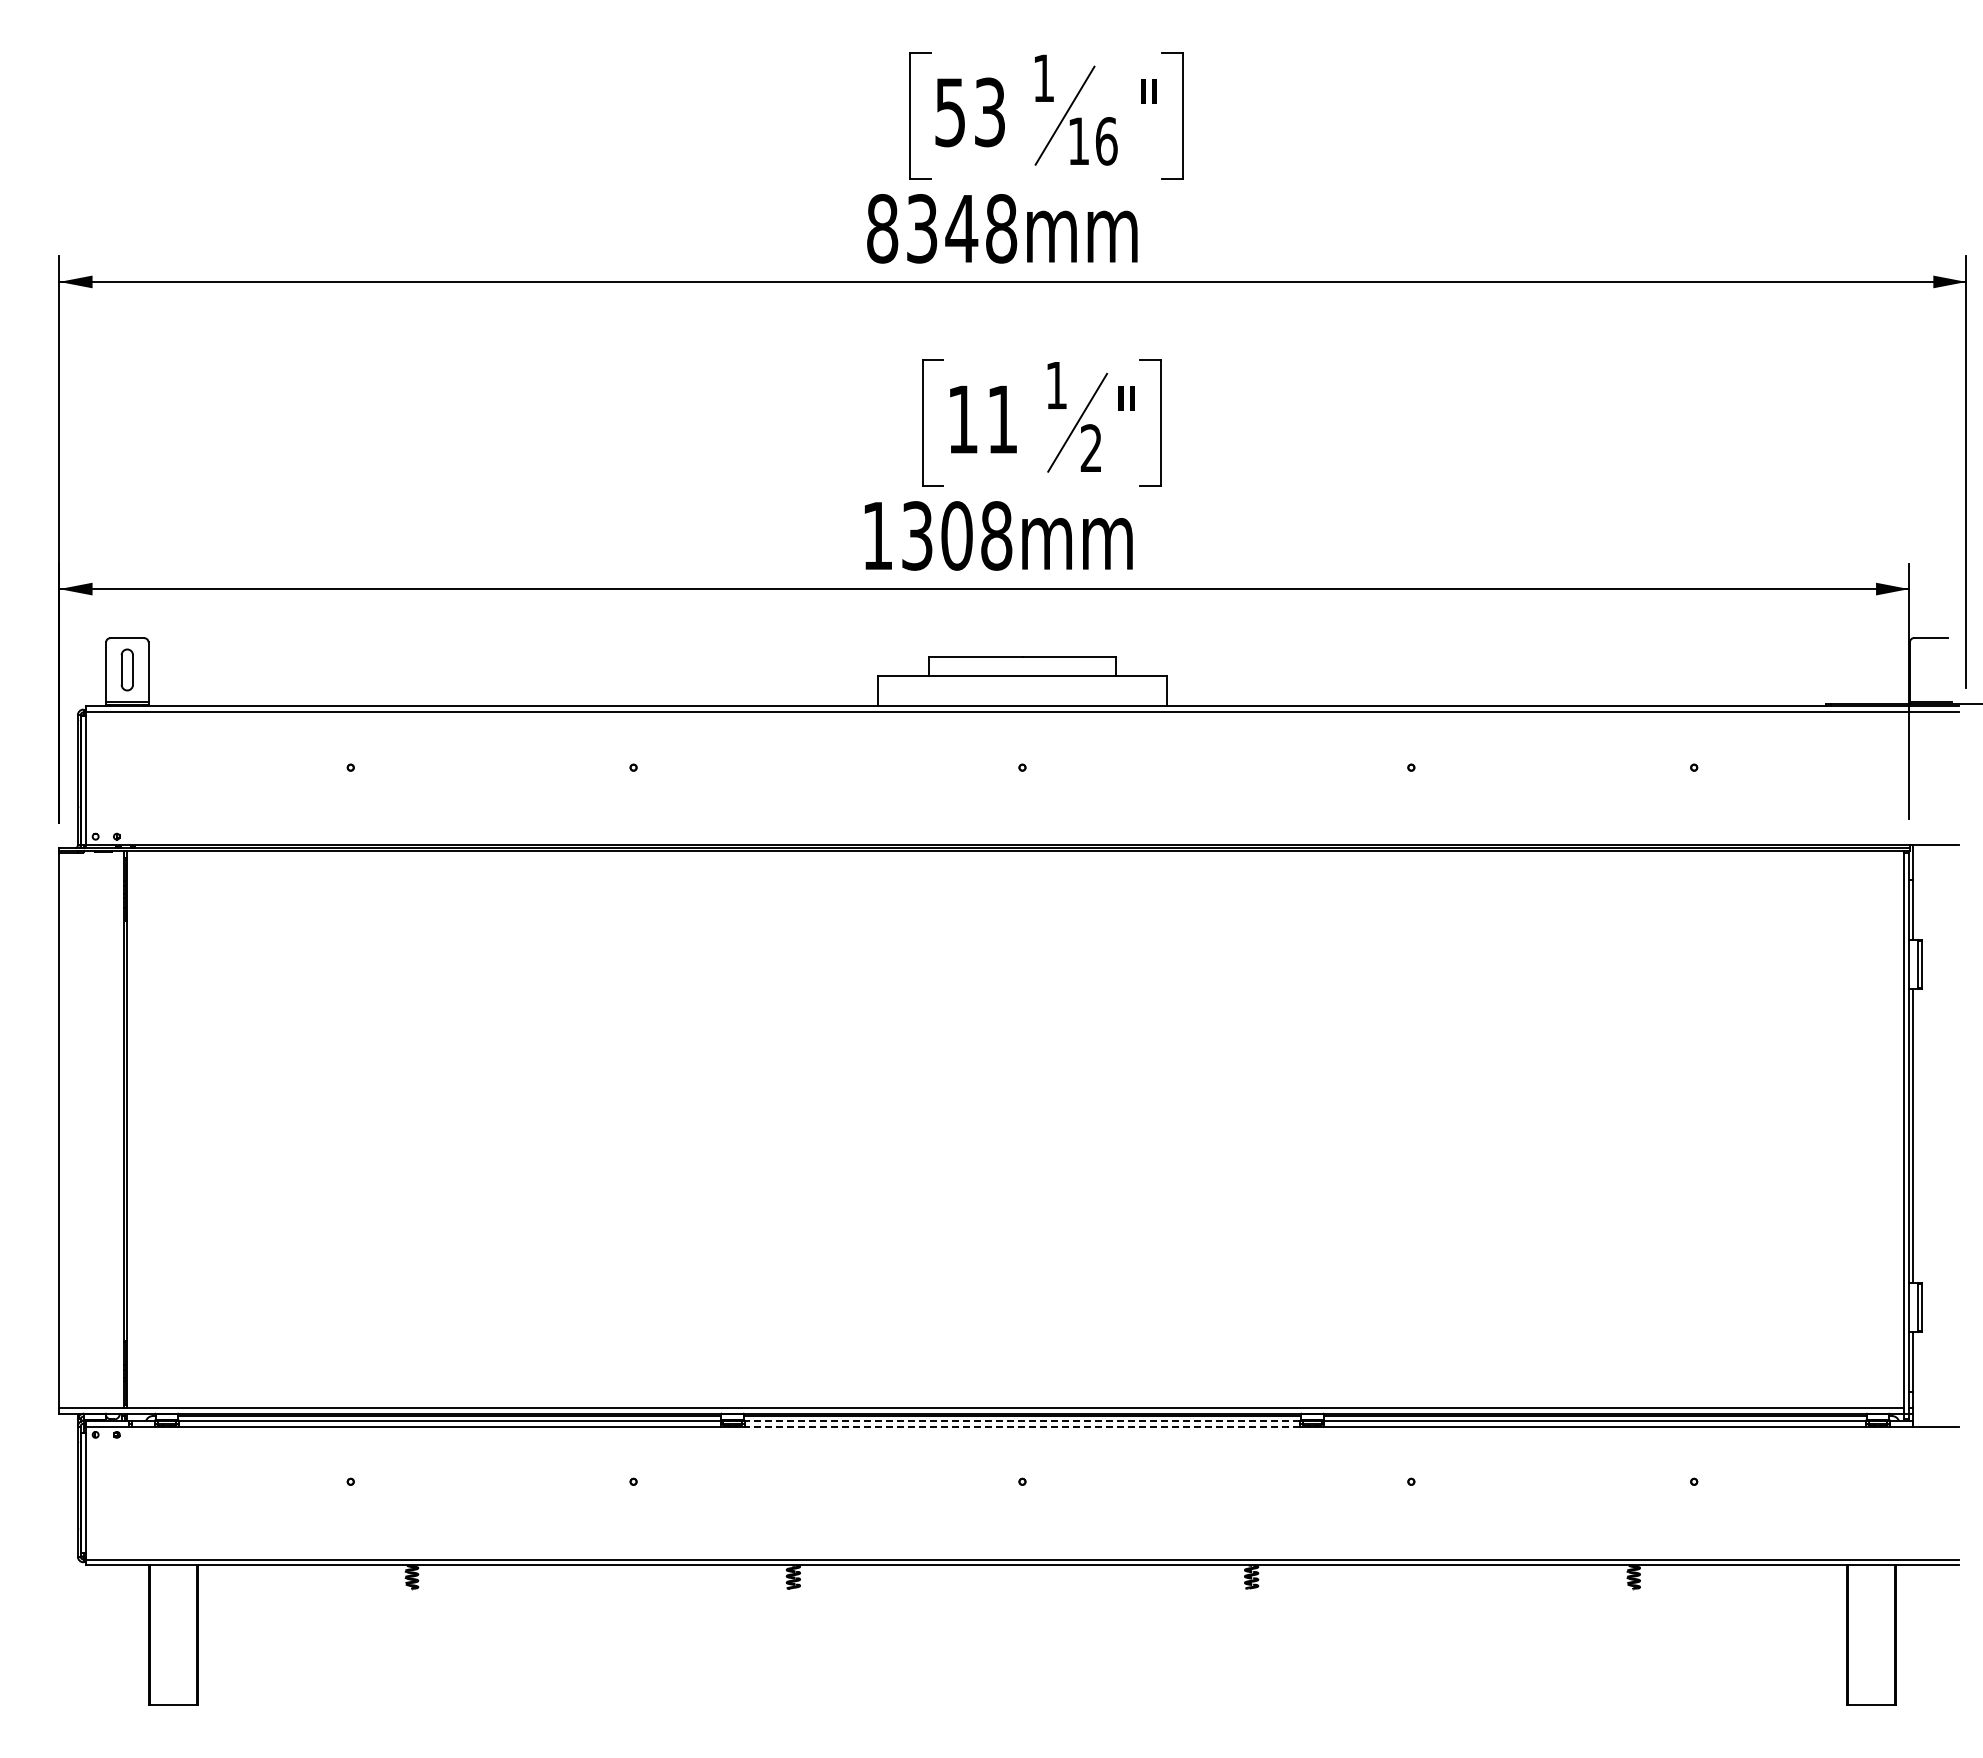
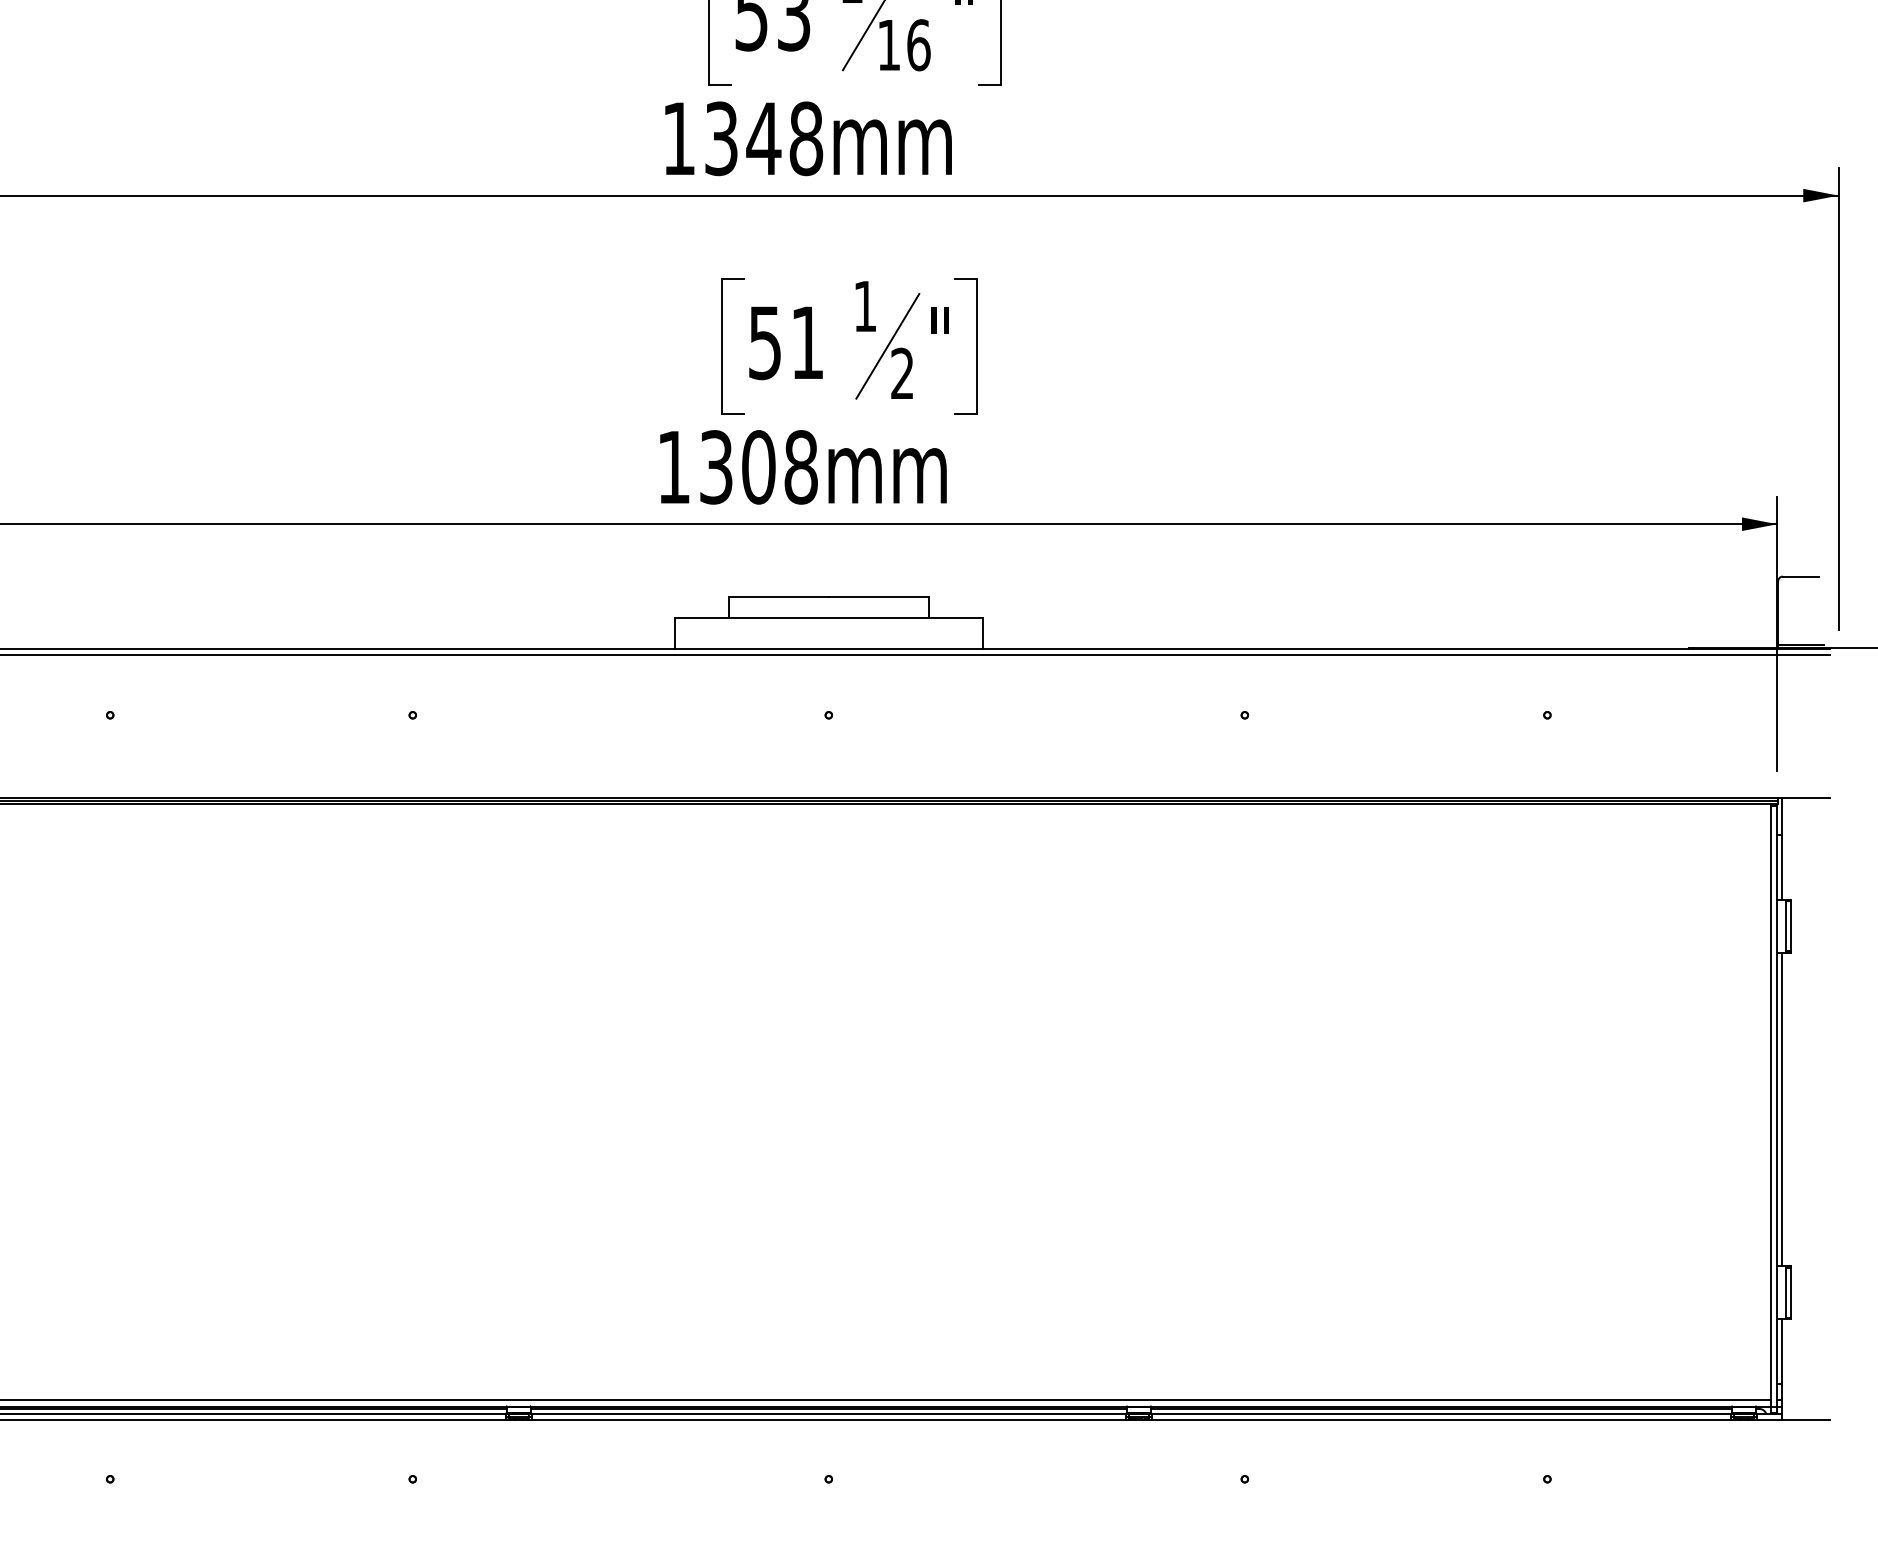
text: (882, 228) -> (679, 138), 8348mm -> 1348mm
text: (962, 419) -> (764, 342), 11 -> 51
line: (1022, 1420) -> (828, 1413), dashed -> solid
line: (1022, 1426) -> (828, 1420), dashed -> solid

